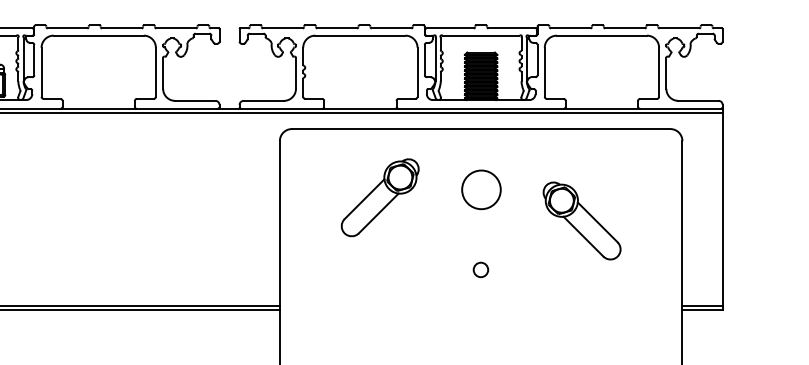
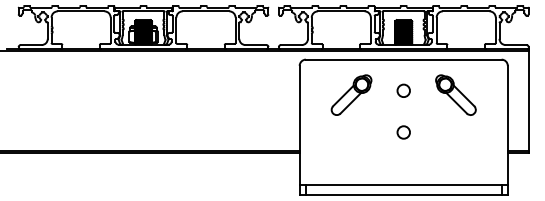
circle: (480, 188) -> (403, 90), size x0.62
part: (581, 219) -> (455, 94), moved
circle: (480, 269) -> (403, 132), size x1.67

